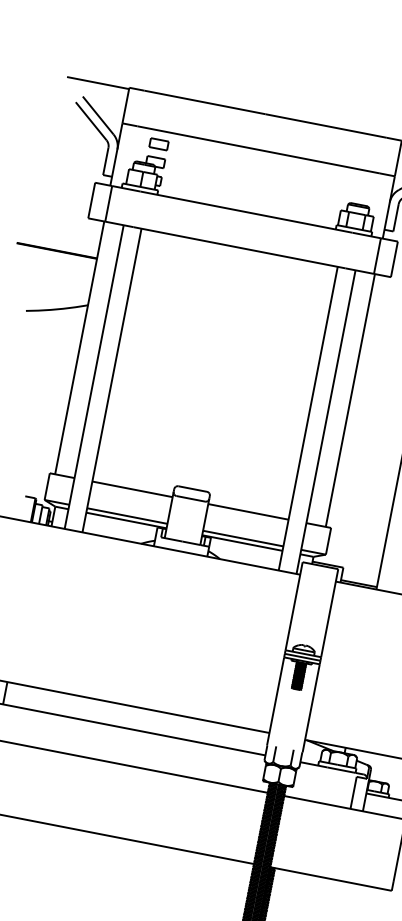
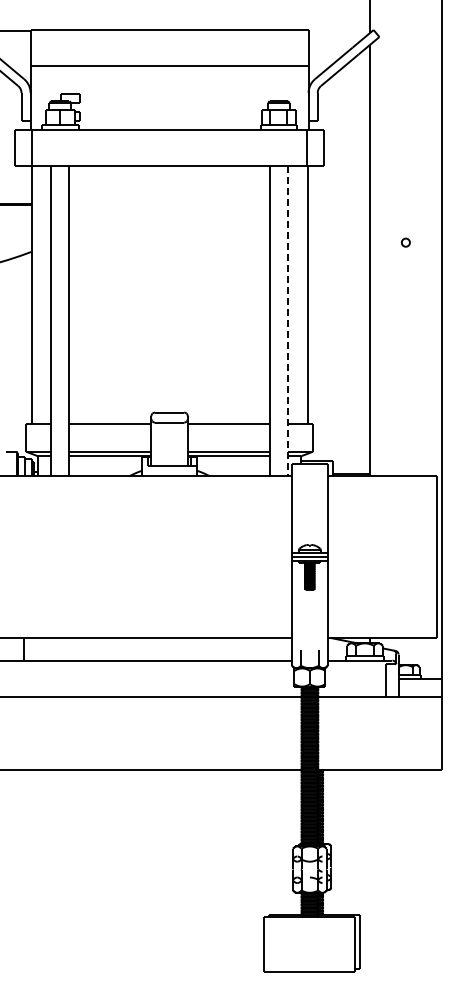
part: (159, 143) -> (70, 79), removed
line: (325, 422) -> (287, 321), solid -> dashed

